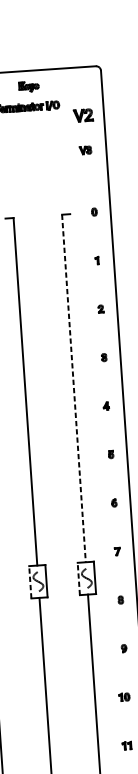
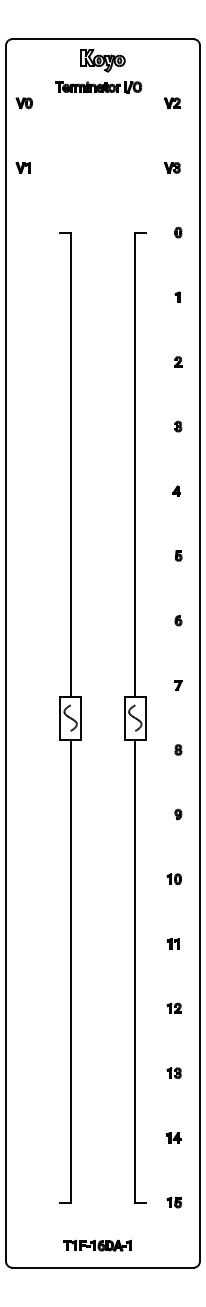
part: (28, 86) -> (102, 60), size x1.67
part: (83, 114) -> (172, 102), size x0.62
part: (85, 150) -> (172, 167), moved
line: (74, 388) -> (135, 464), dashed -> solid
line: (78, 579) -> (124, 718), dashed -> solid
line: (30, 582) -> (59, 718), dashed -> solid

